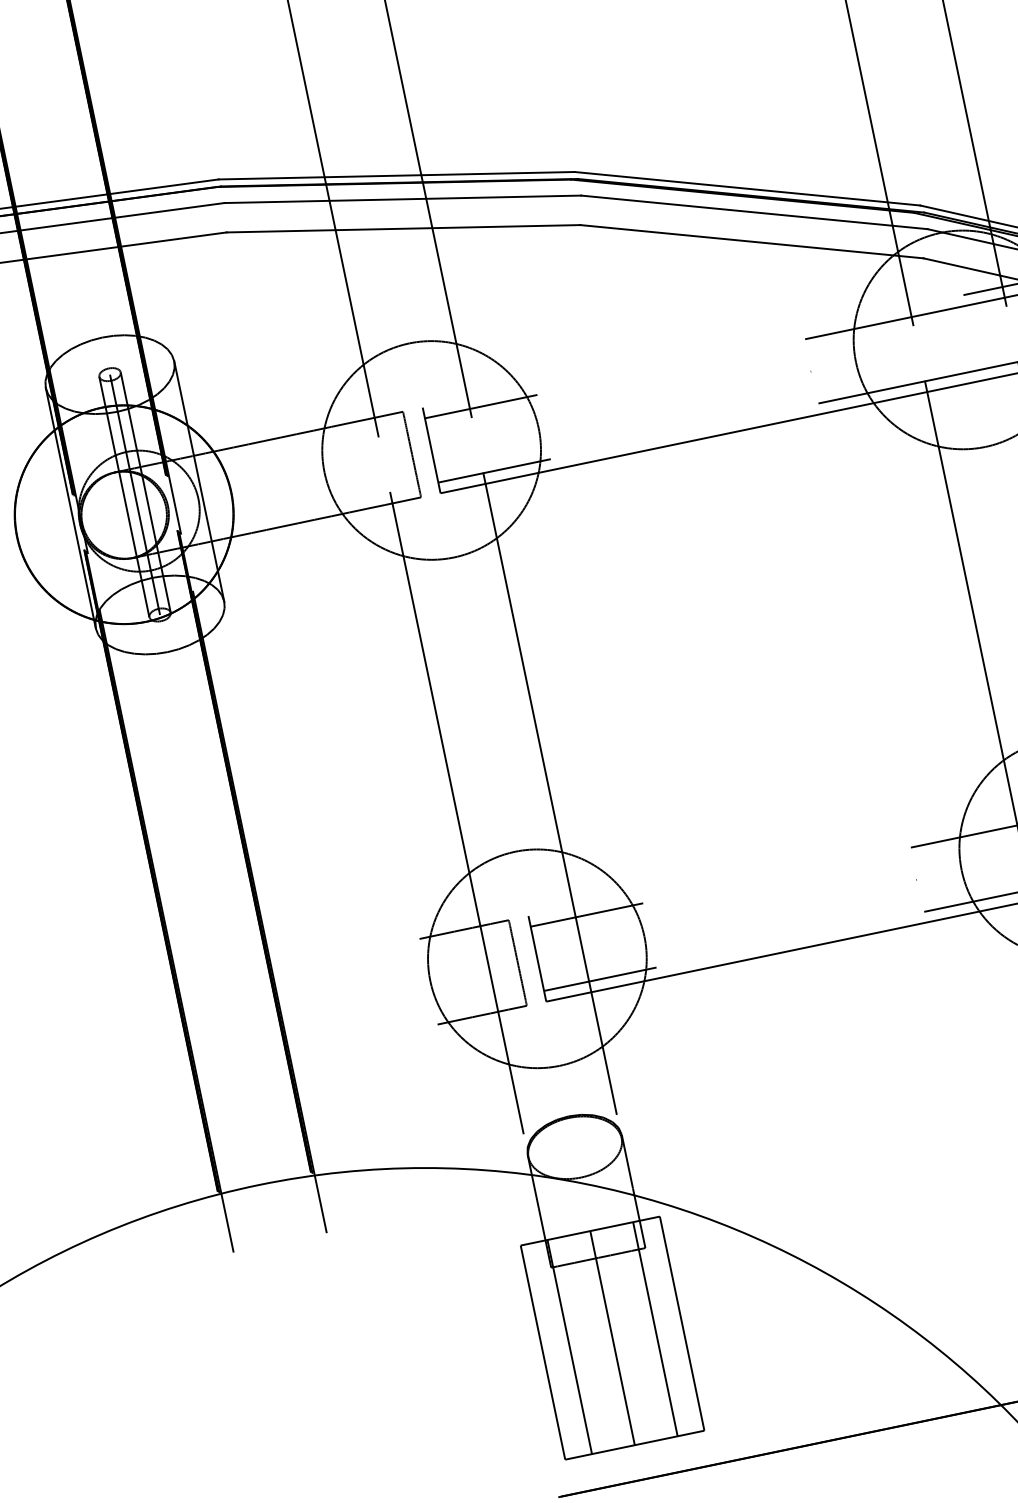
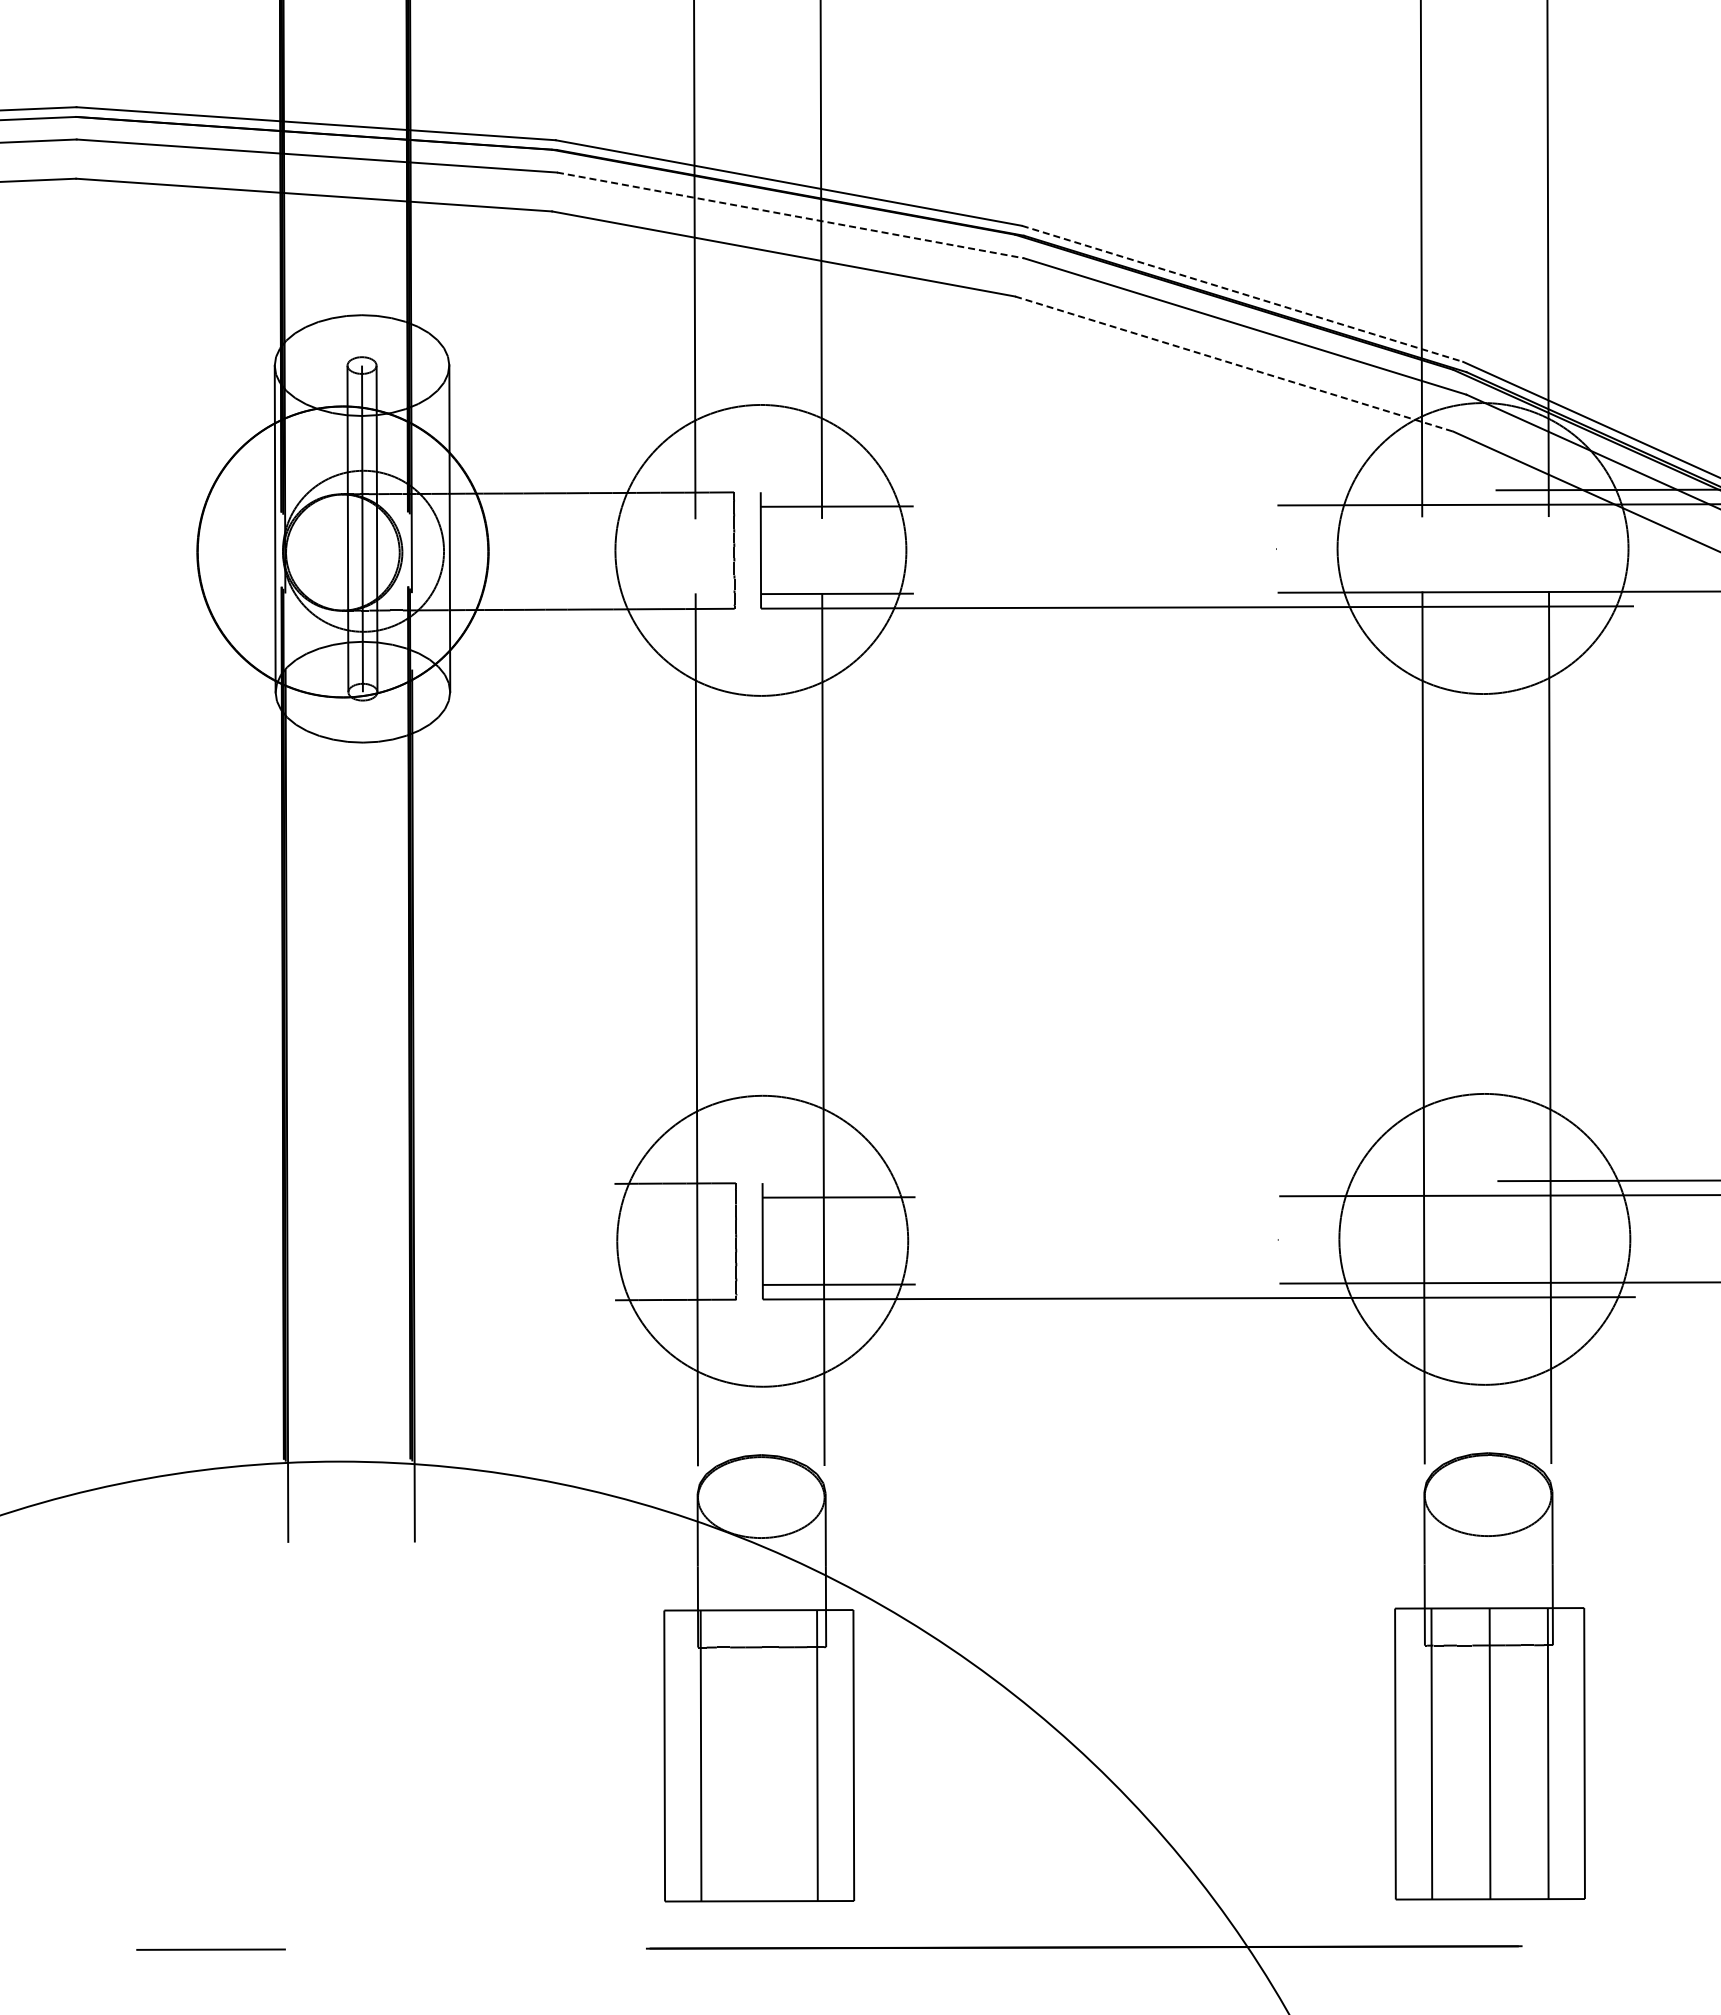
line: (747, 188) -> (1242, 293), solid -> dashed
line: (403, 199) -> (791, 215), solid -> dashed
line: (752, 241) -> (1234, 364), solid -> dashed
line: (611, 1338) -> (758, 1755), removed

